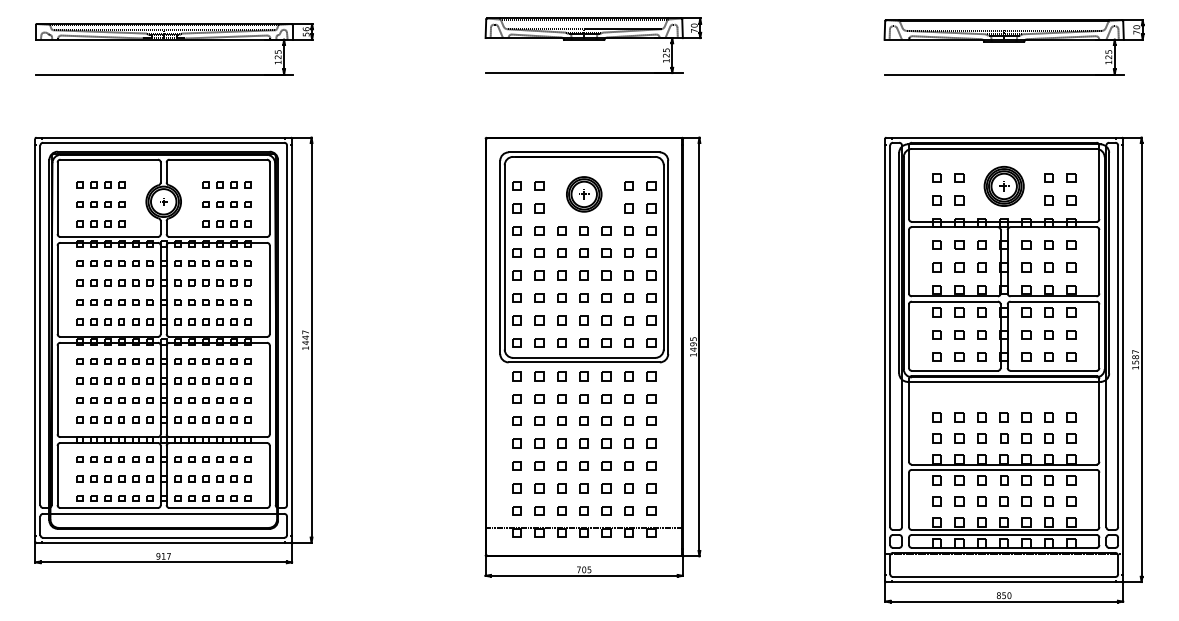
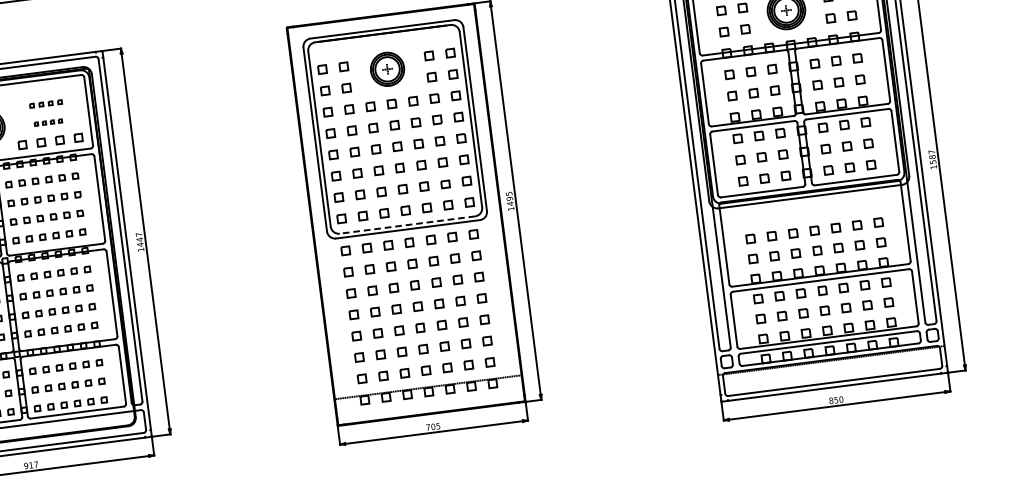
part: (226, 184) -> (45, 103), size x0.7
part: (226, 204) -> (48, 122), size x0.6
part: (226, 223) -> (50, 140), size x1.4
line: (583, 357) -> (406, 224), solid -> dashed

